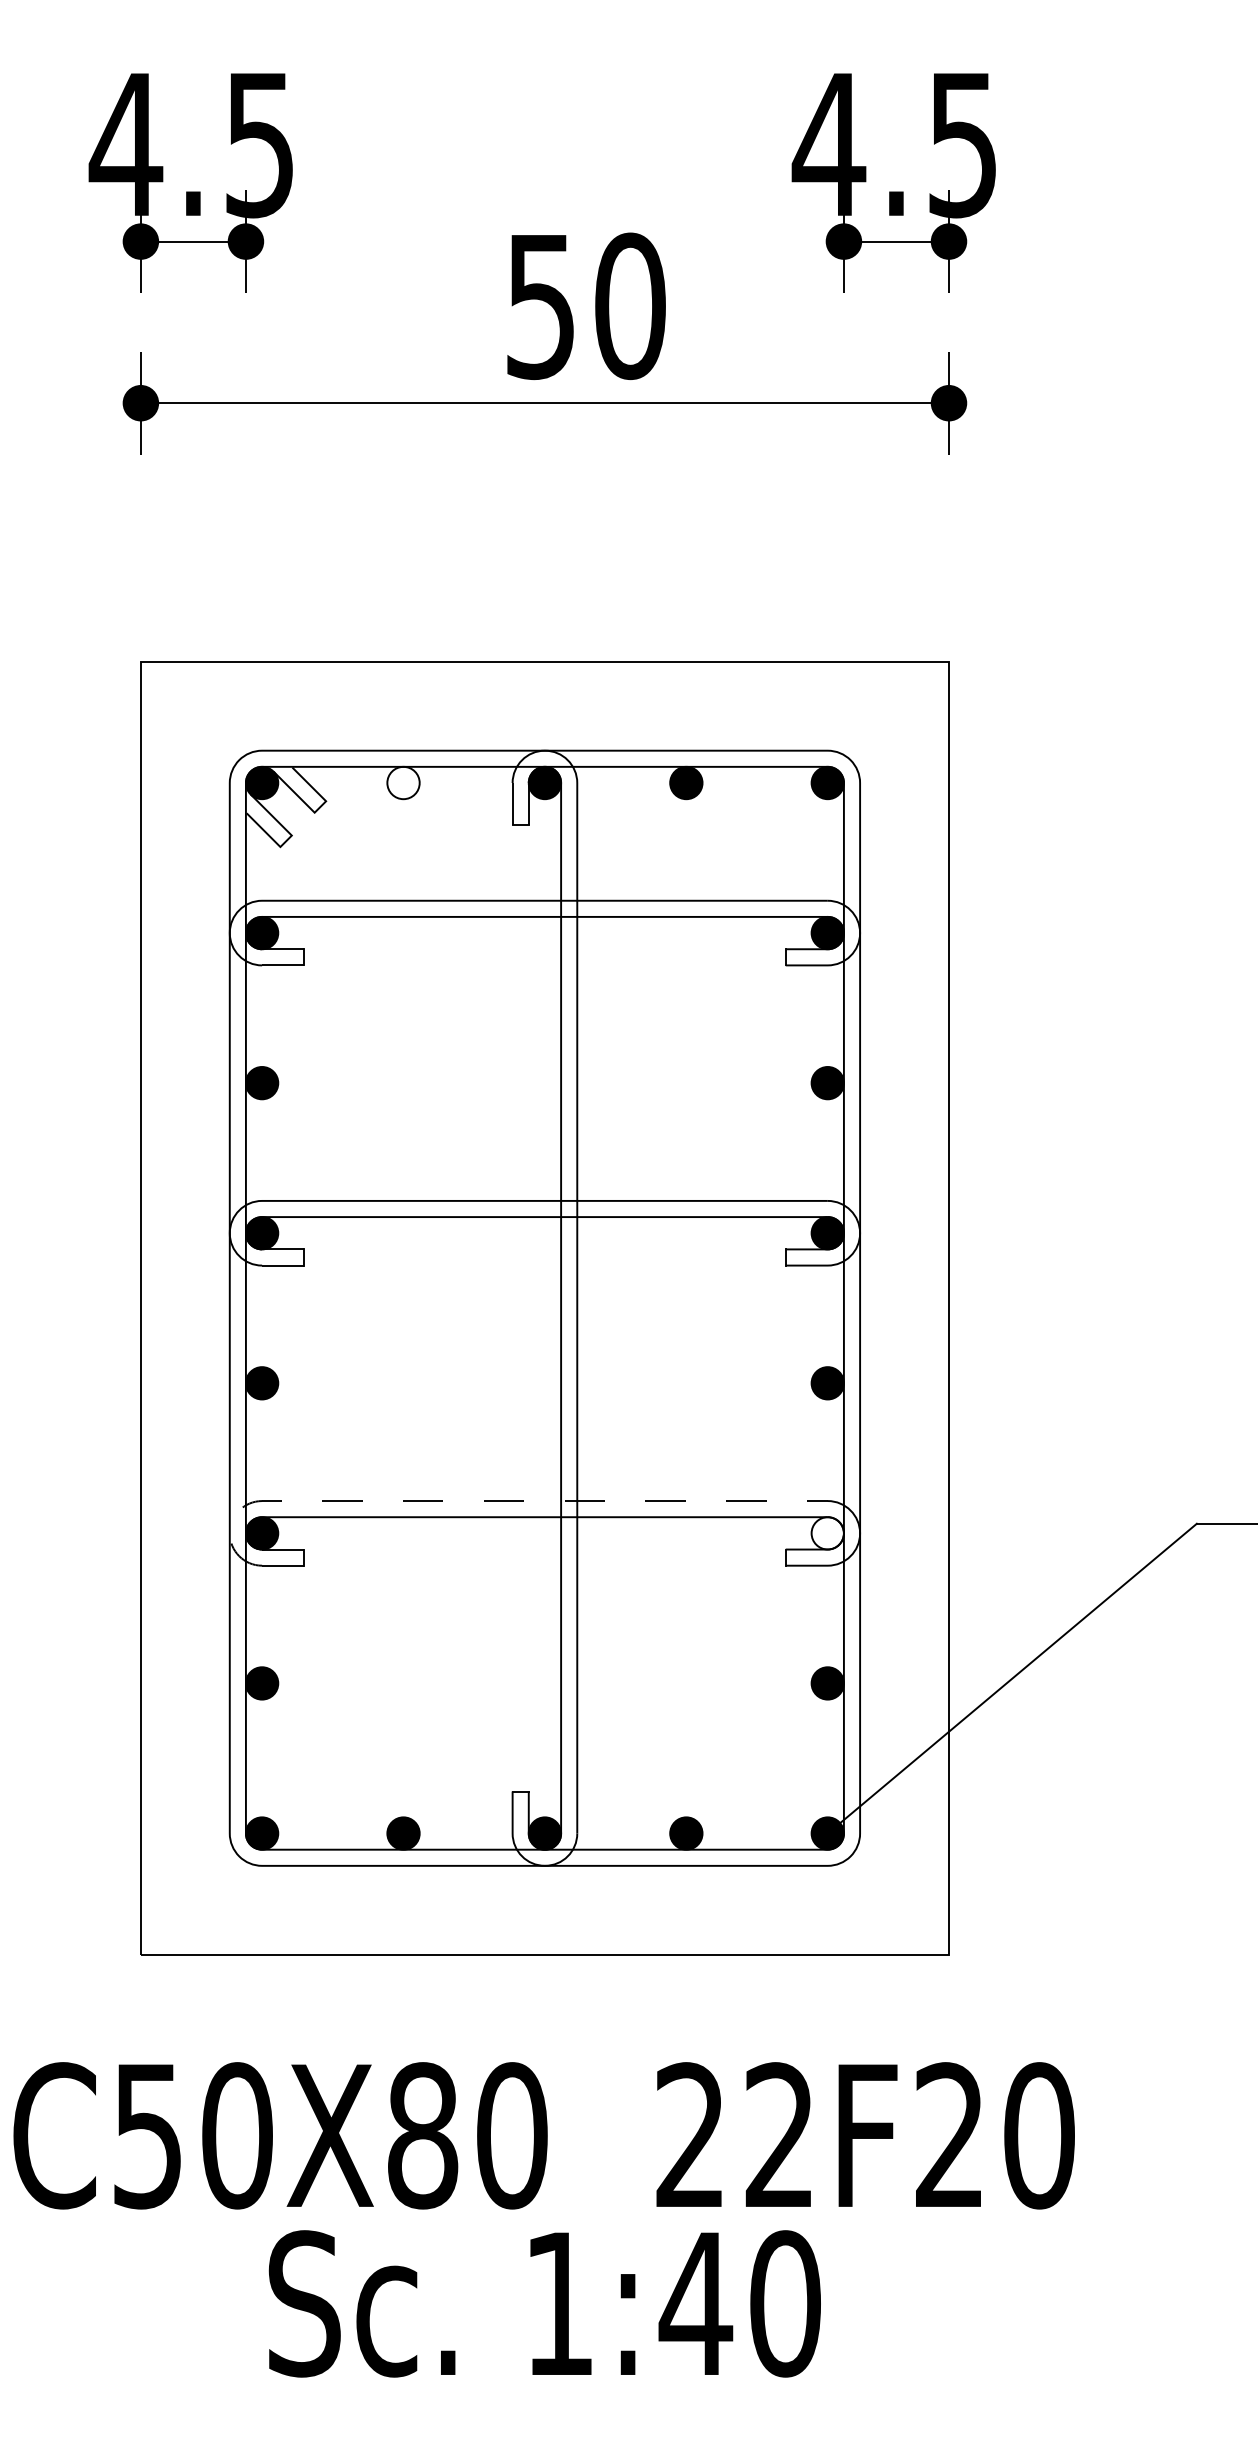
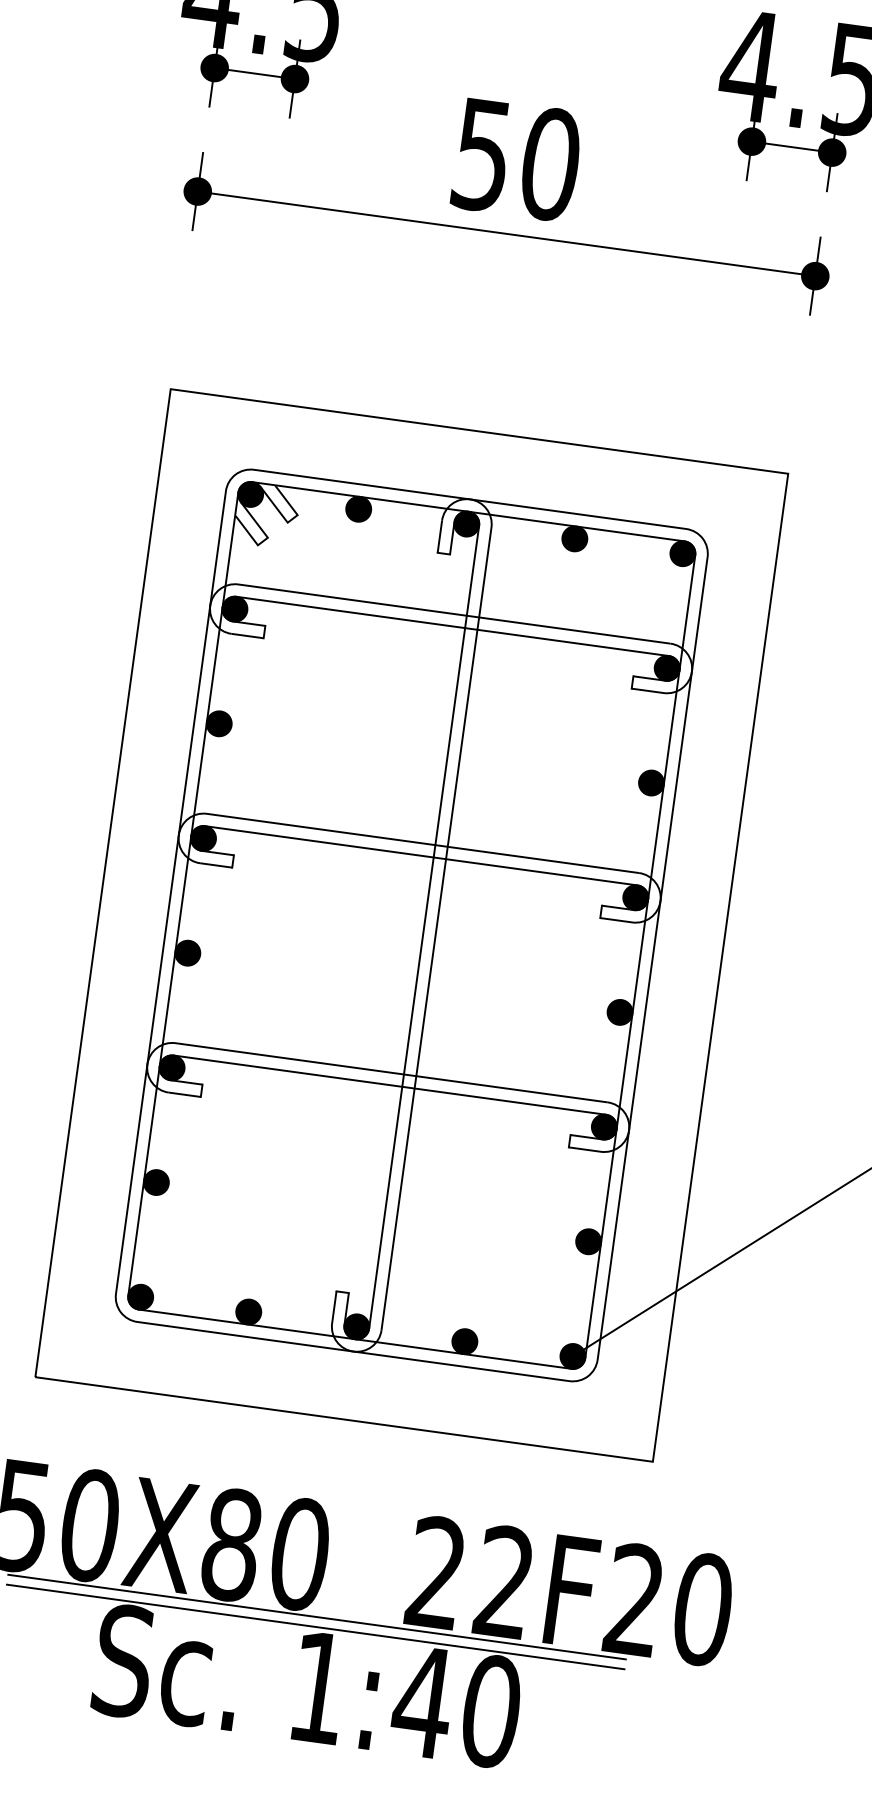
text: (586, 305) -> (517, 159), moved
fill: (403, 782) -> (358, 508), added
line: (480, 1501) -> (342, 1066), dashed -> solid
fill: (827, 1533) -> (604, 1127), added
line: (544, 2213) -> (316, 1617), added
line: (544, 2226) -> (315, 1627), added

